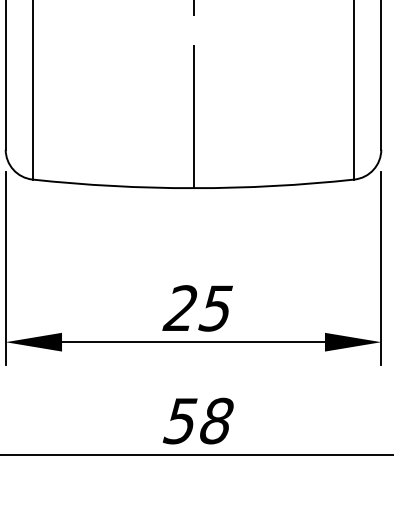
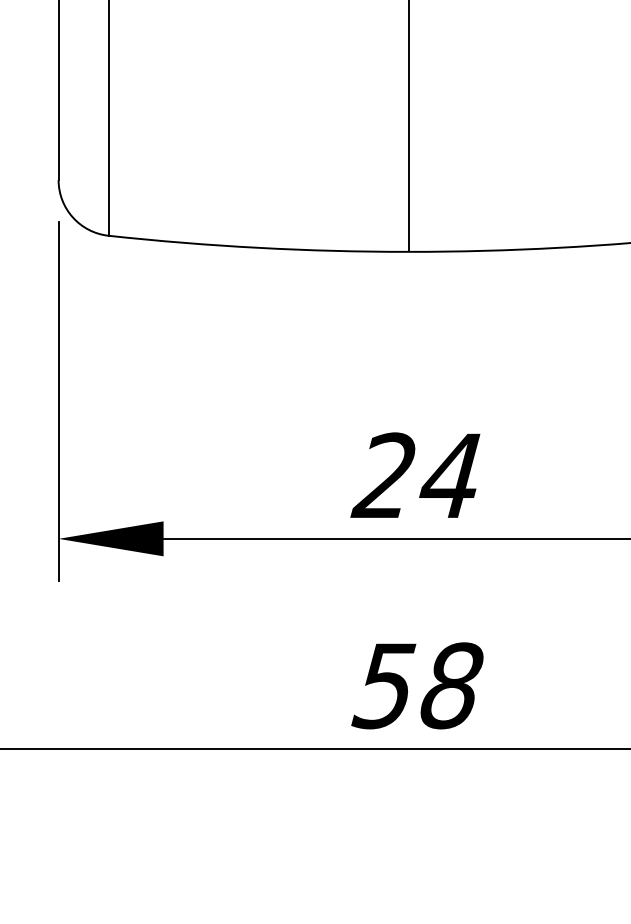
text: (215, 308) -> (449, 476), 25 -> 24

